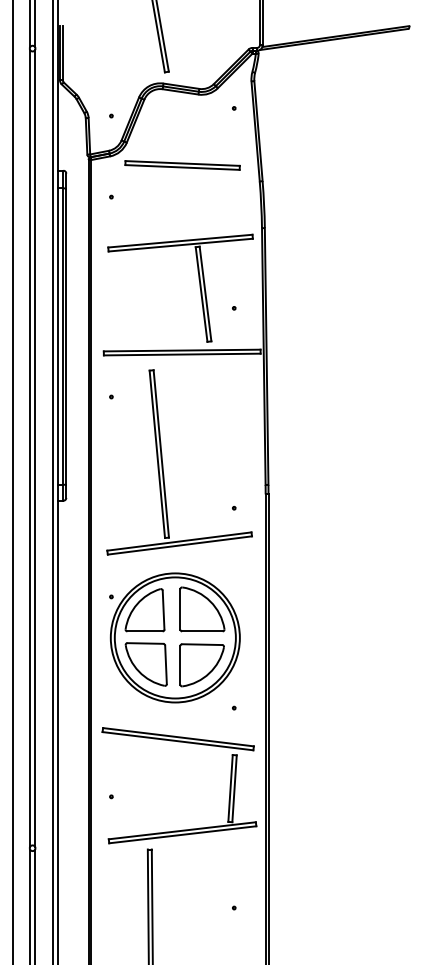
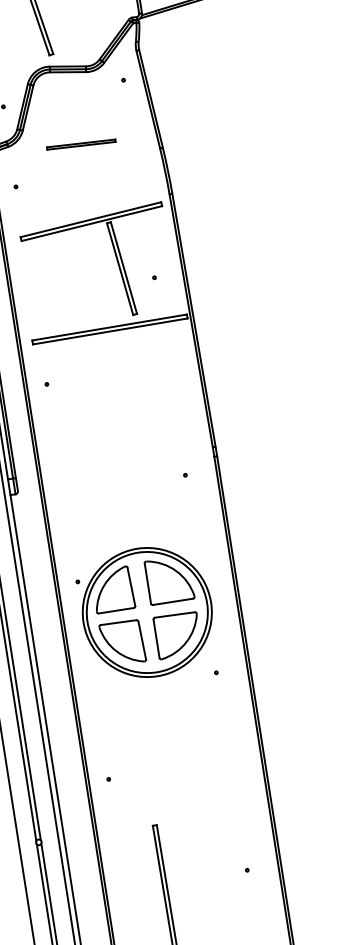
part: (182, 165) -> (81, 144), size x0.6
part: (163, 463) -> (108, 442), removed
part: (186, 743) -> (174, 715), removed

